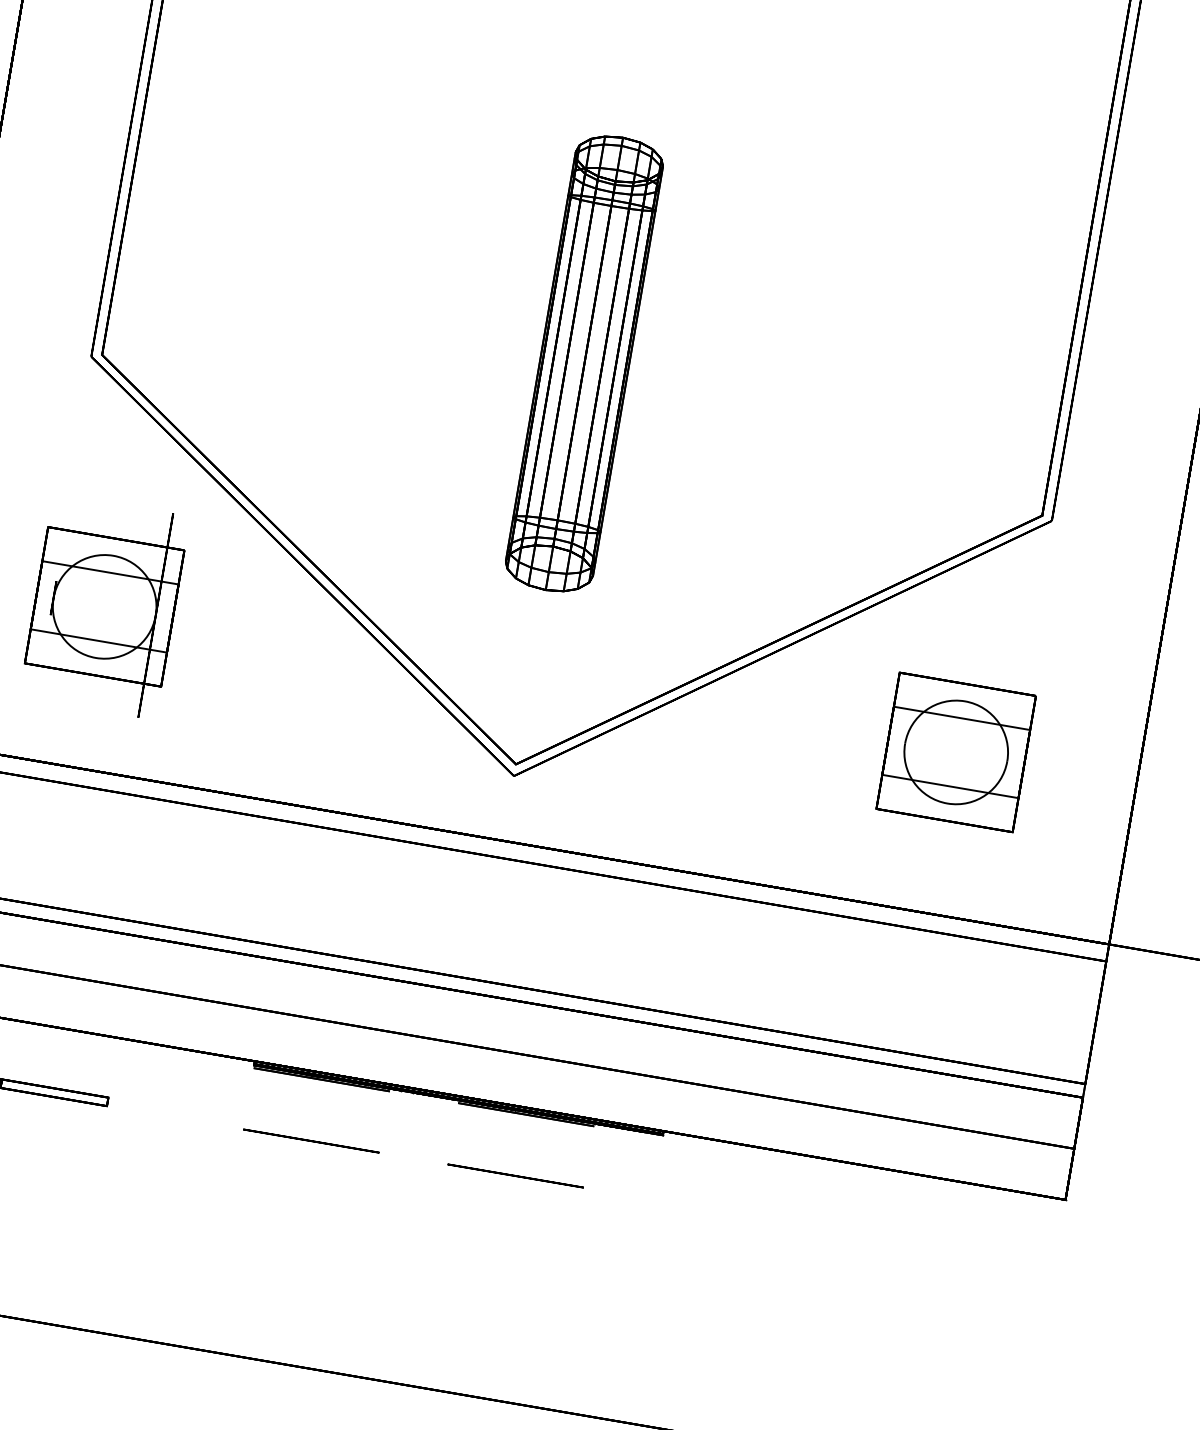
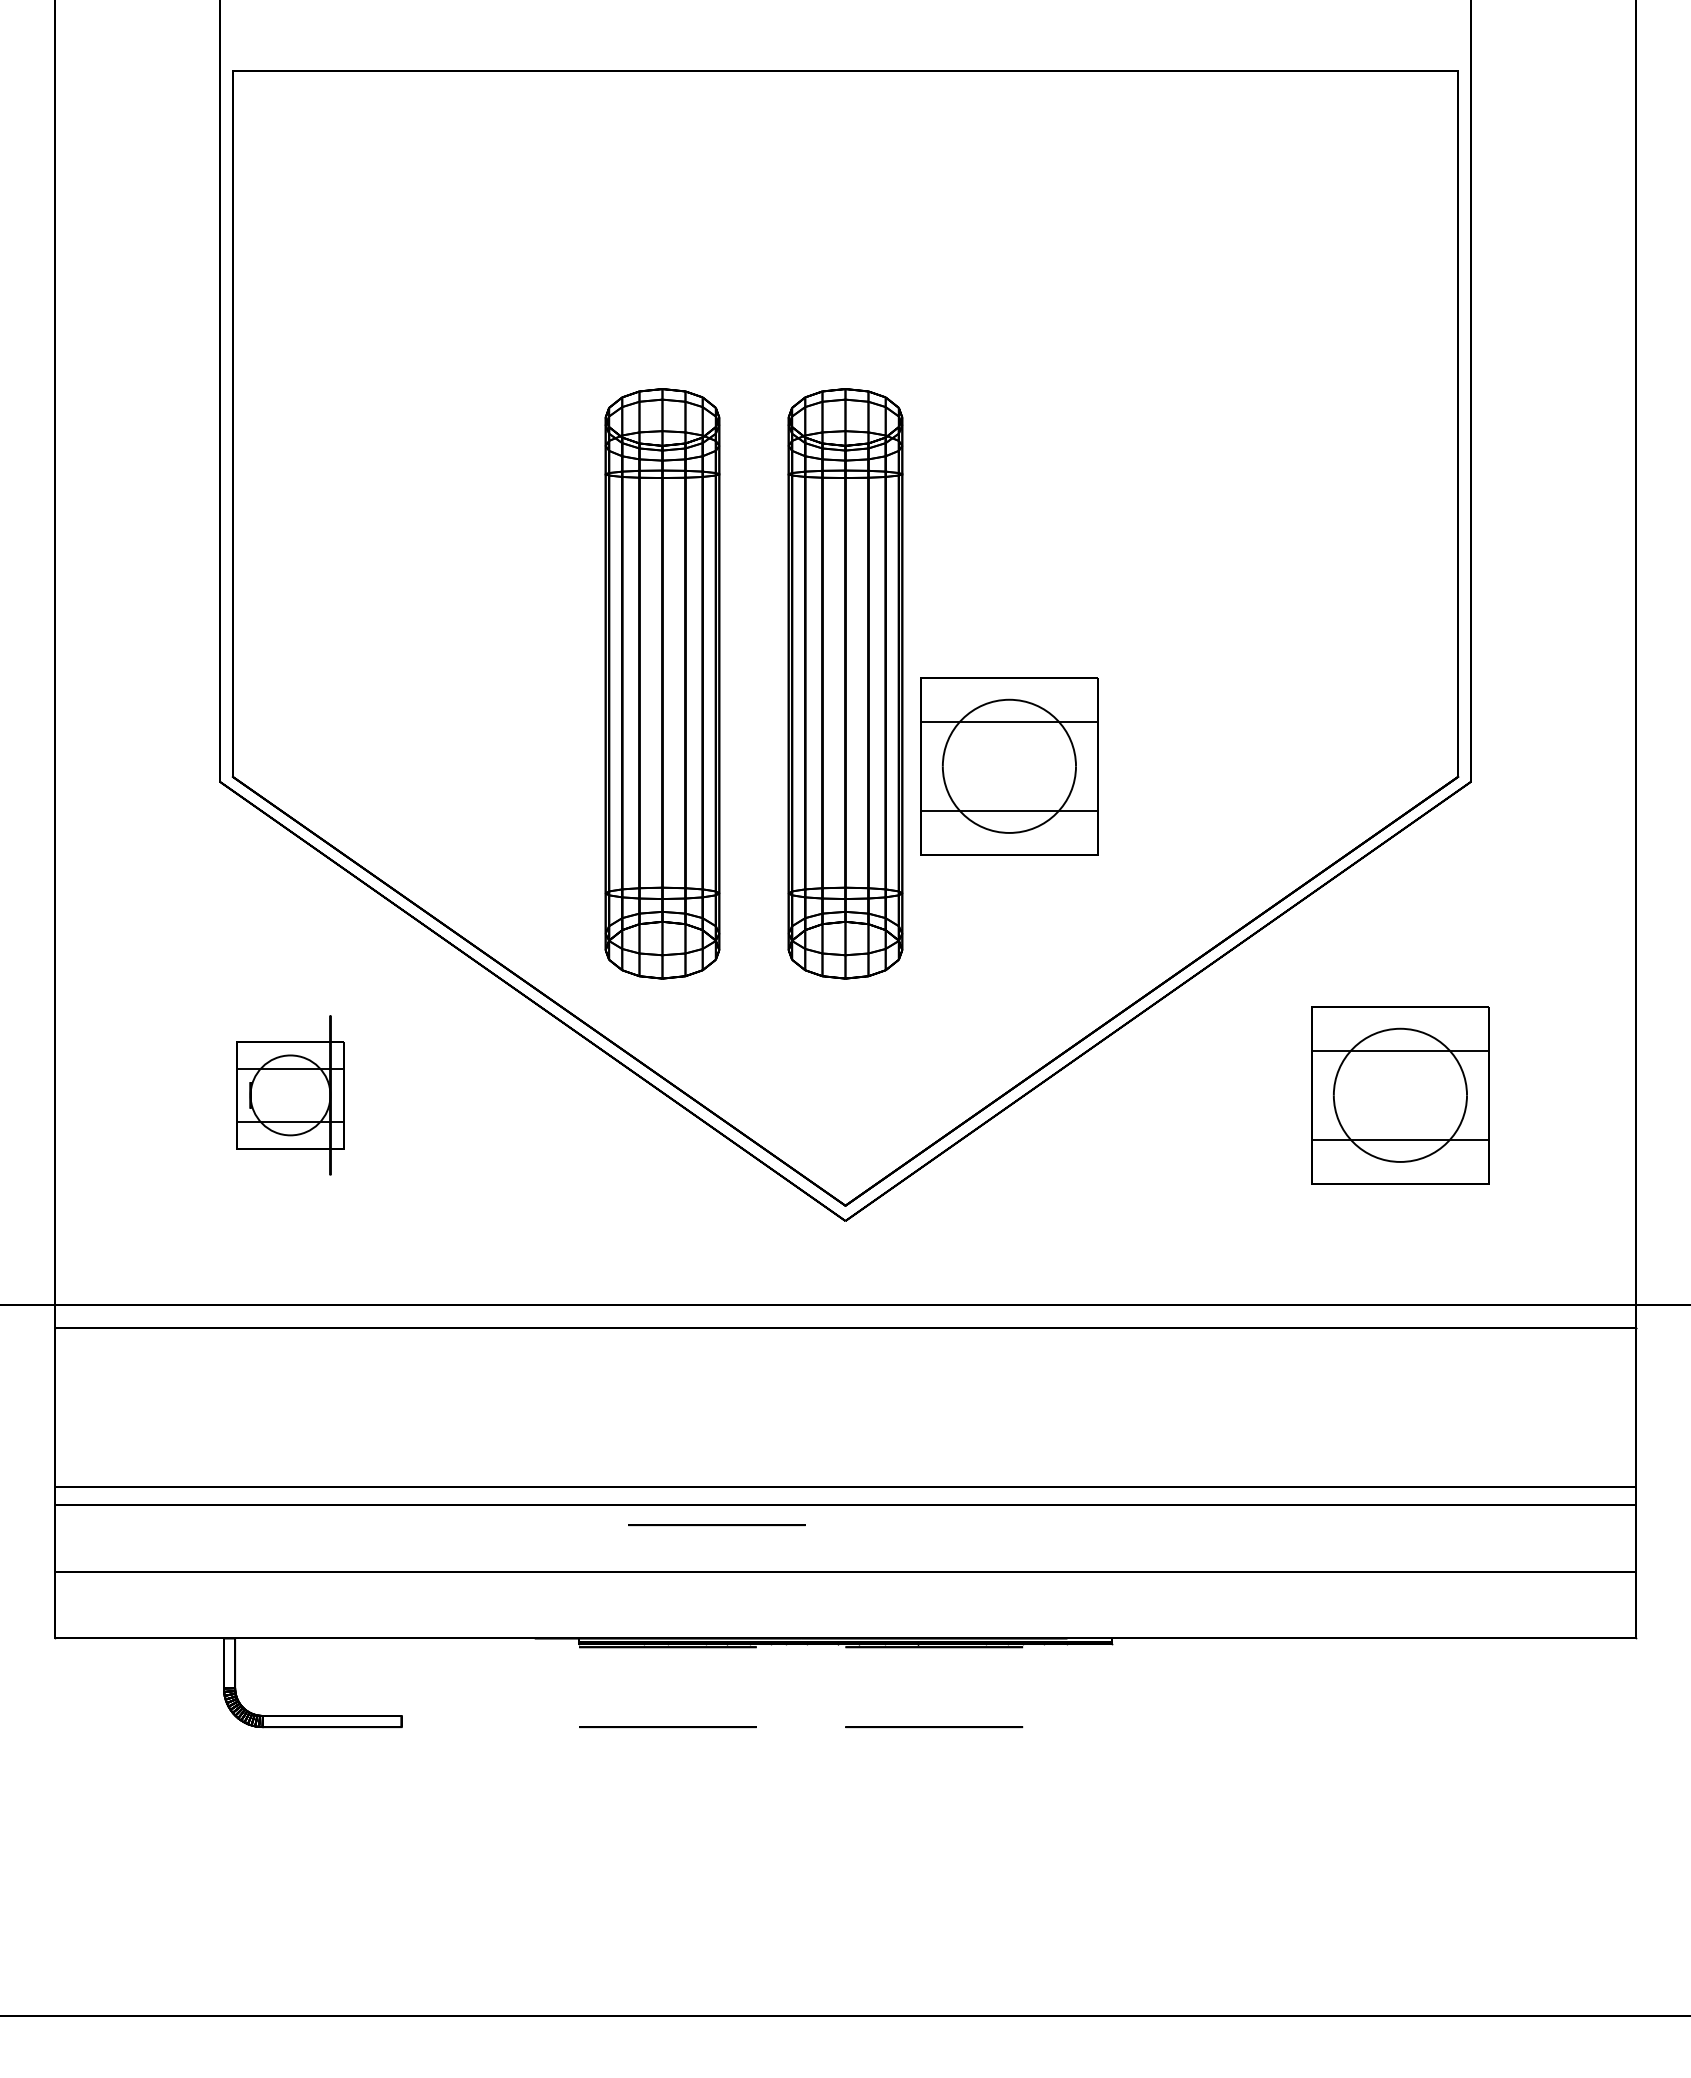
part: (444, 339) -> (662, 683), added
part: (699, 448) -> (1009, 766), added
part: (104, 606) -> (290, 1095), size x0.6
circle: (375, 992) -> (716, 1524), added

